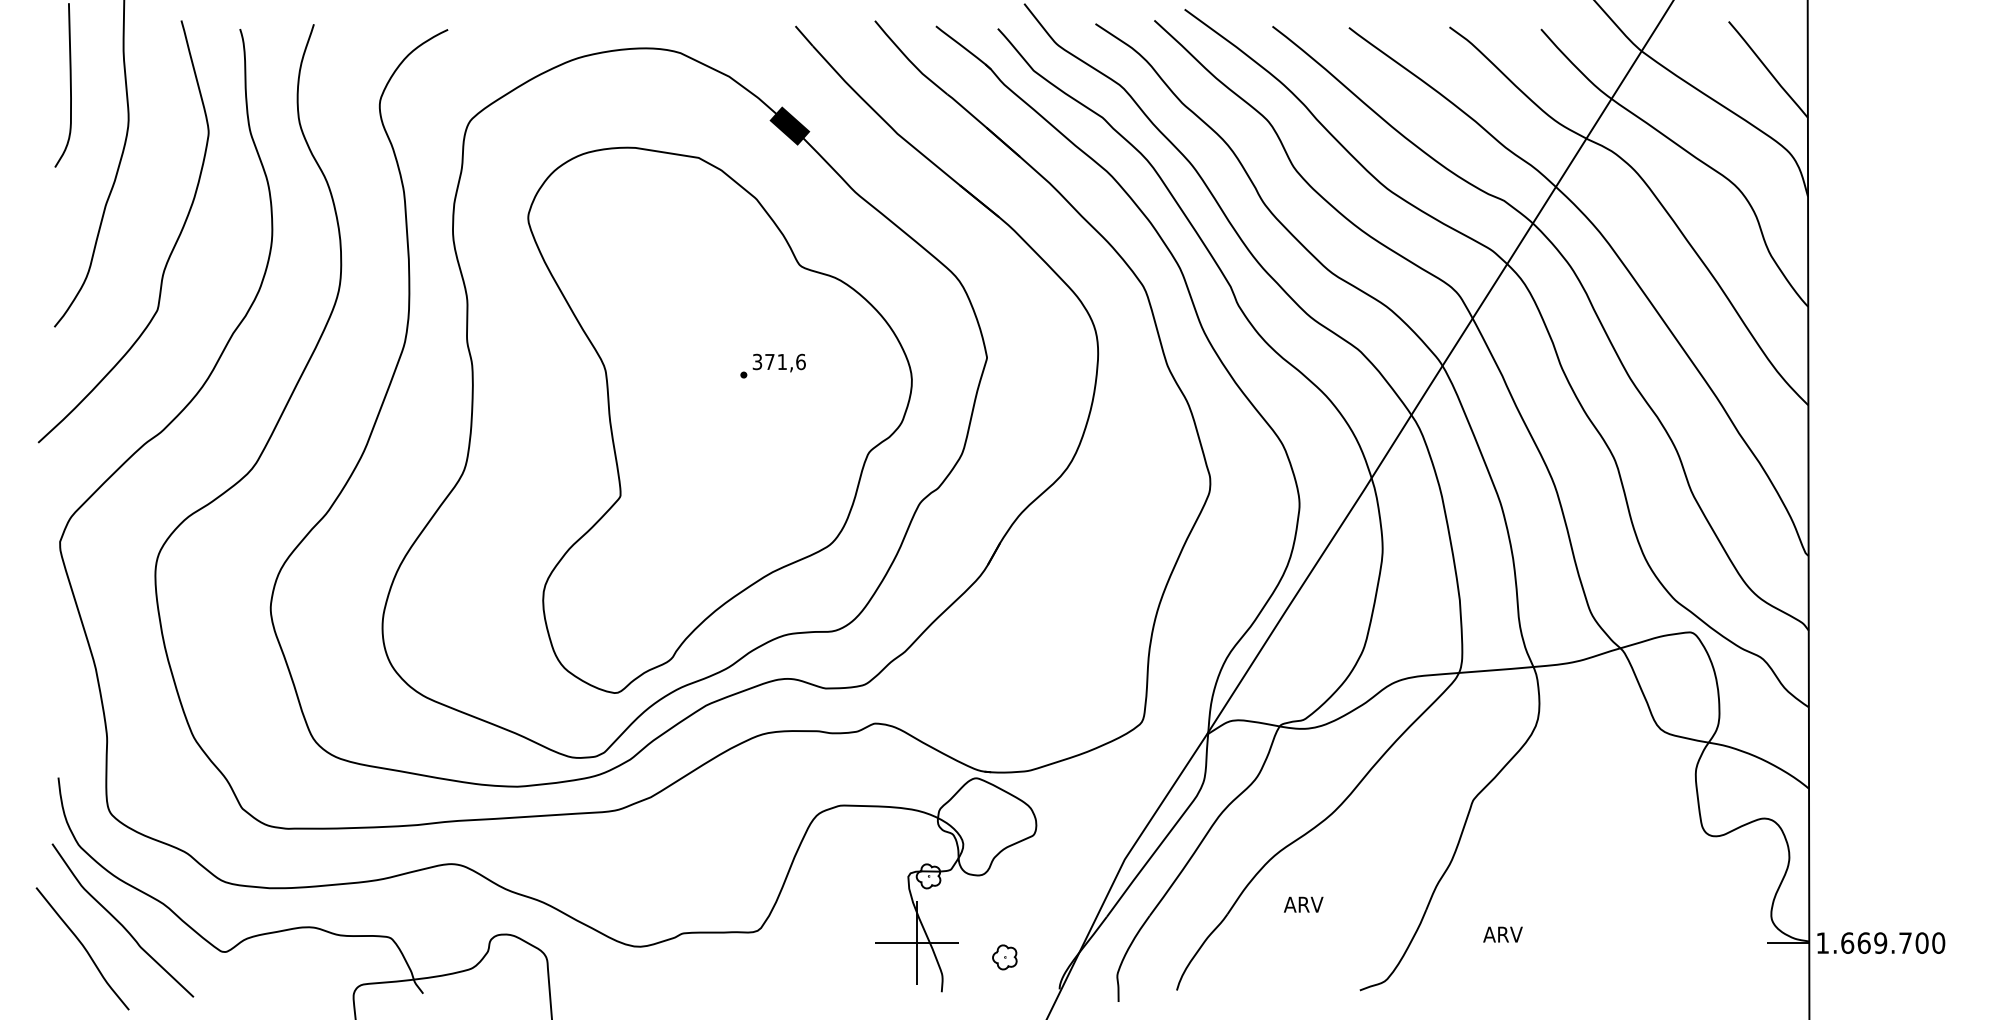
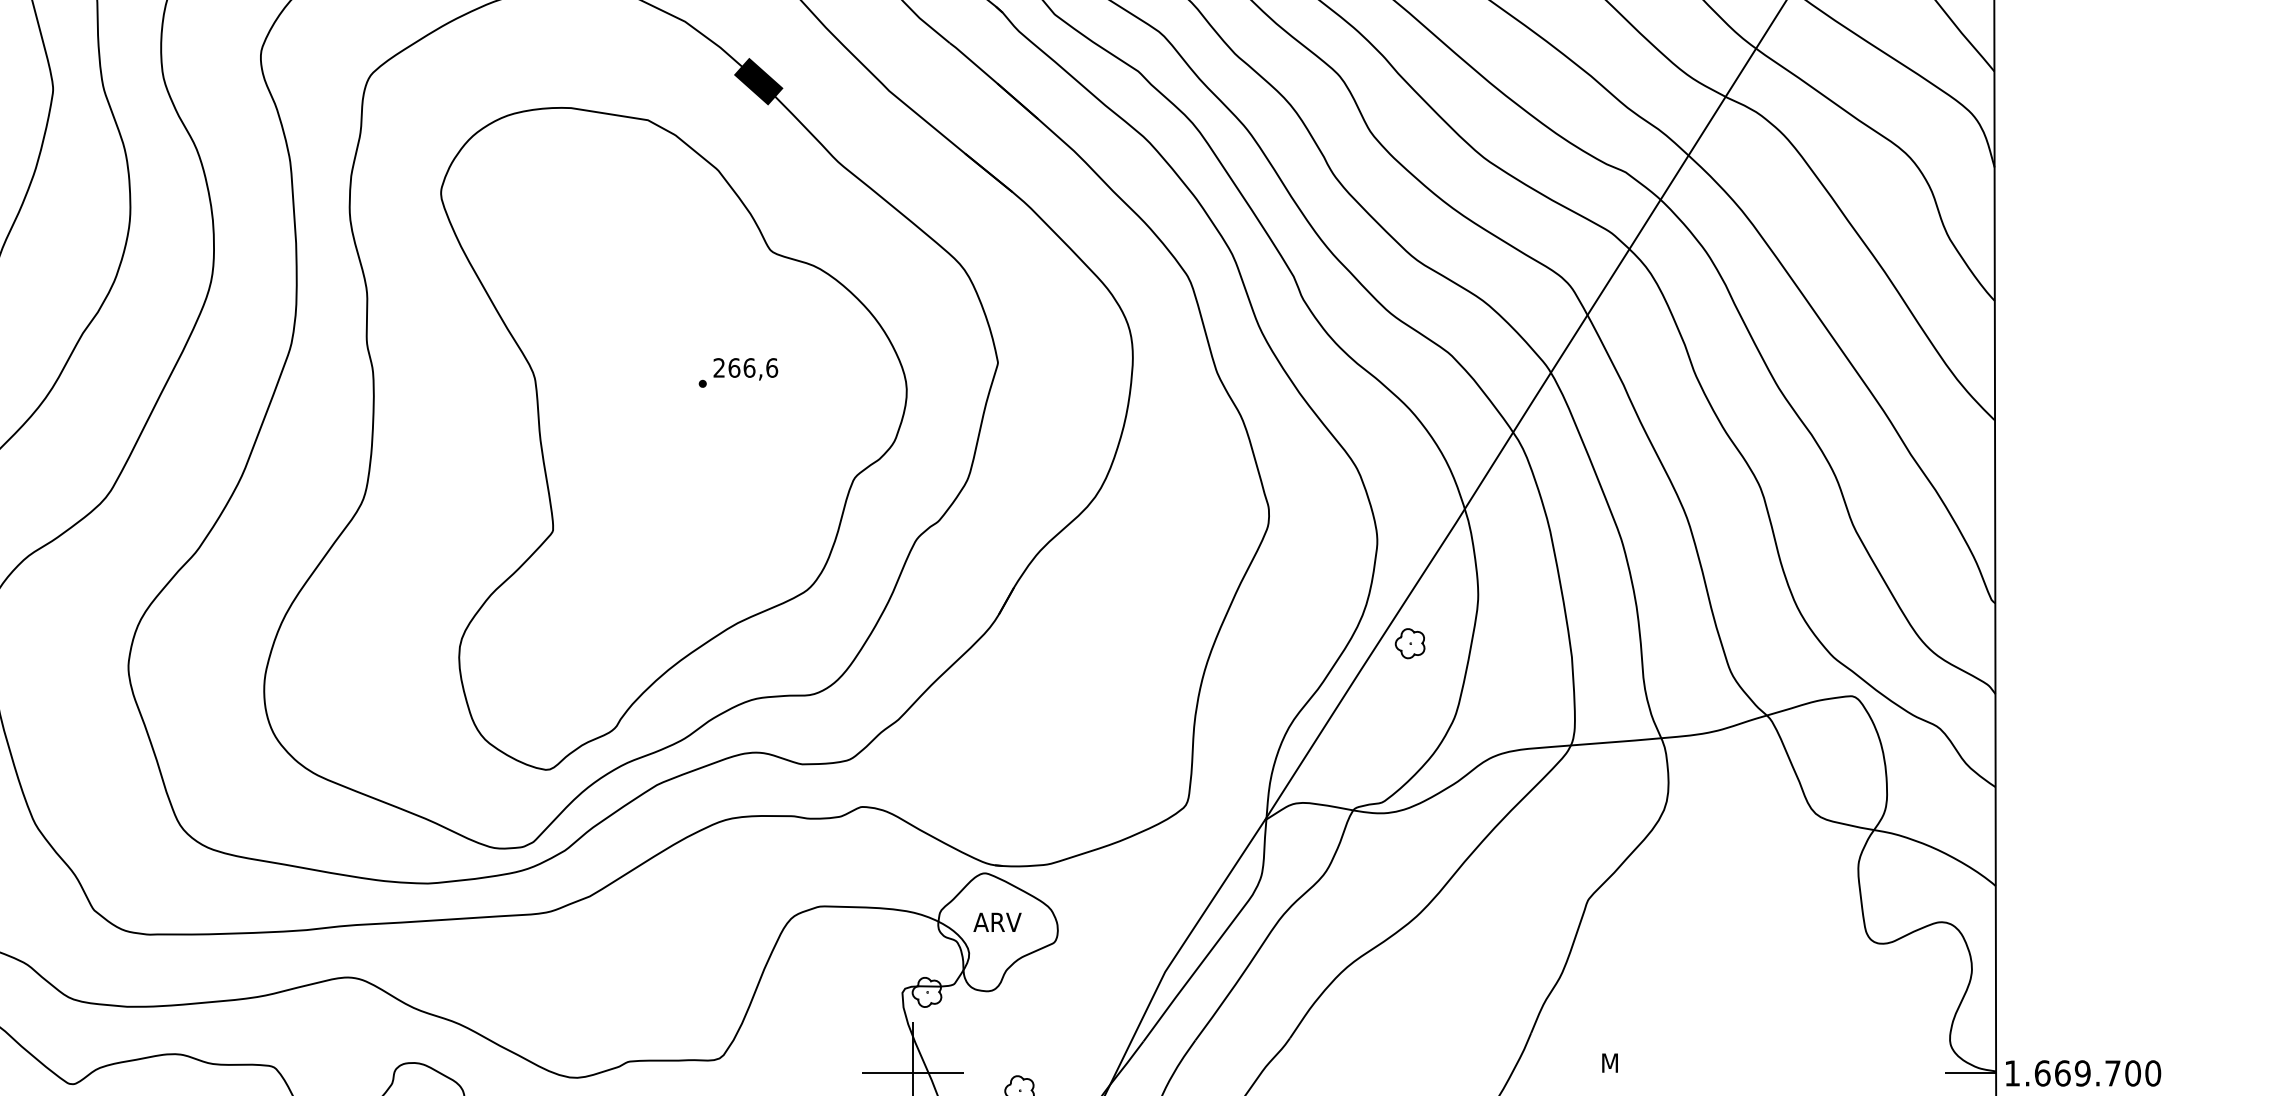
text: (769, 361) -> (733, 367), 371,6 -> 266,6
part: (1326, 588) -> (1410, 642), added
text: (1303, 904) -> (997, 922), moved
text: (1502, 934) -> (1623, 1062), ARV -> M

